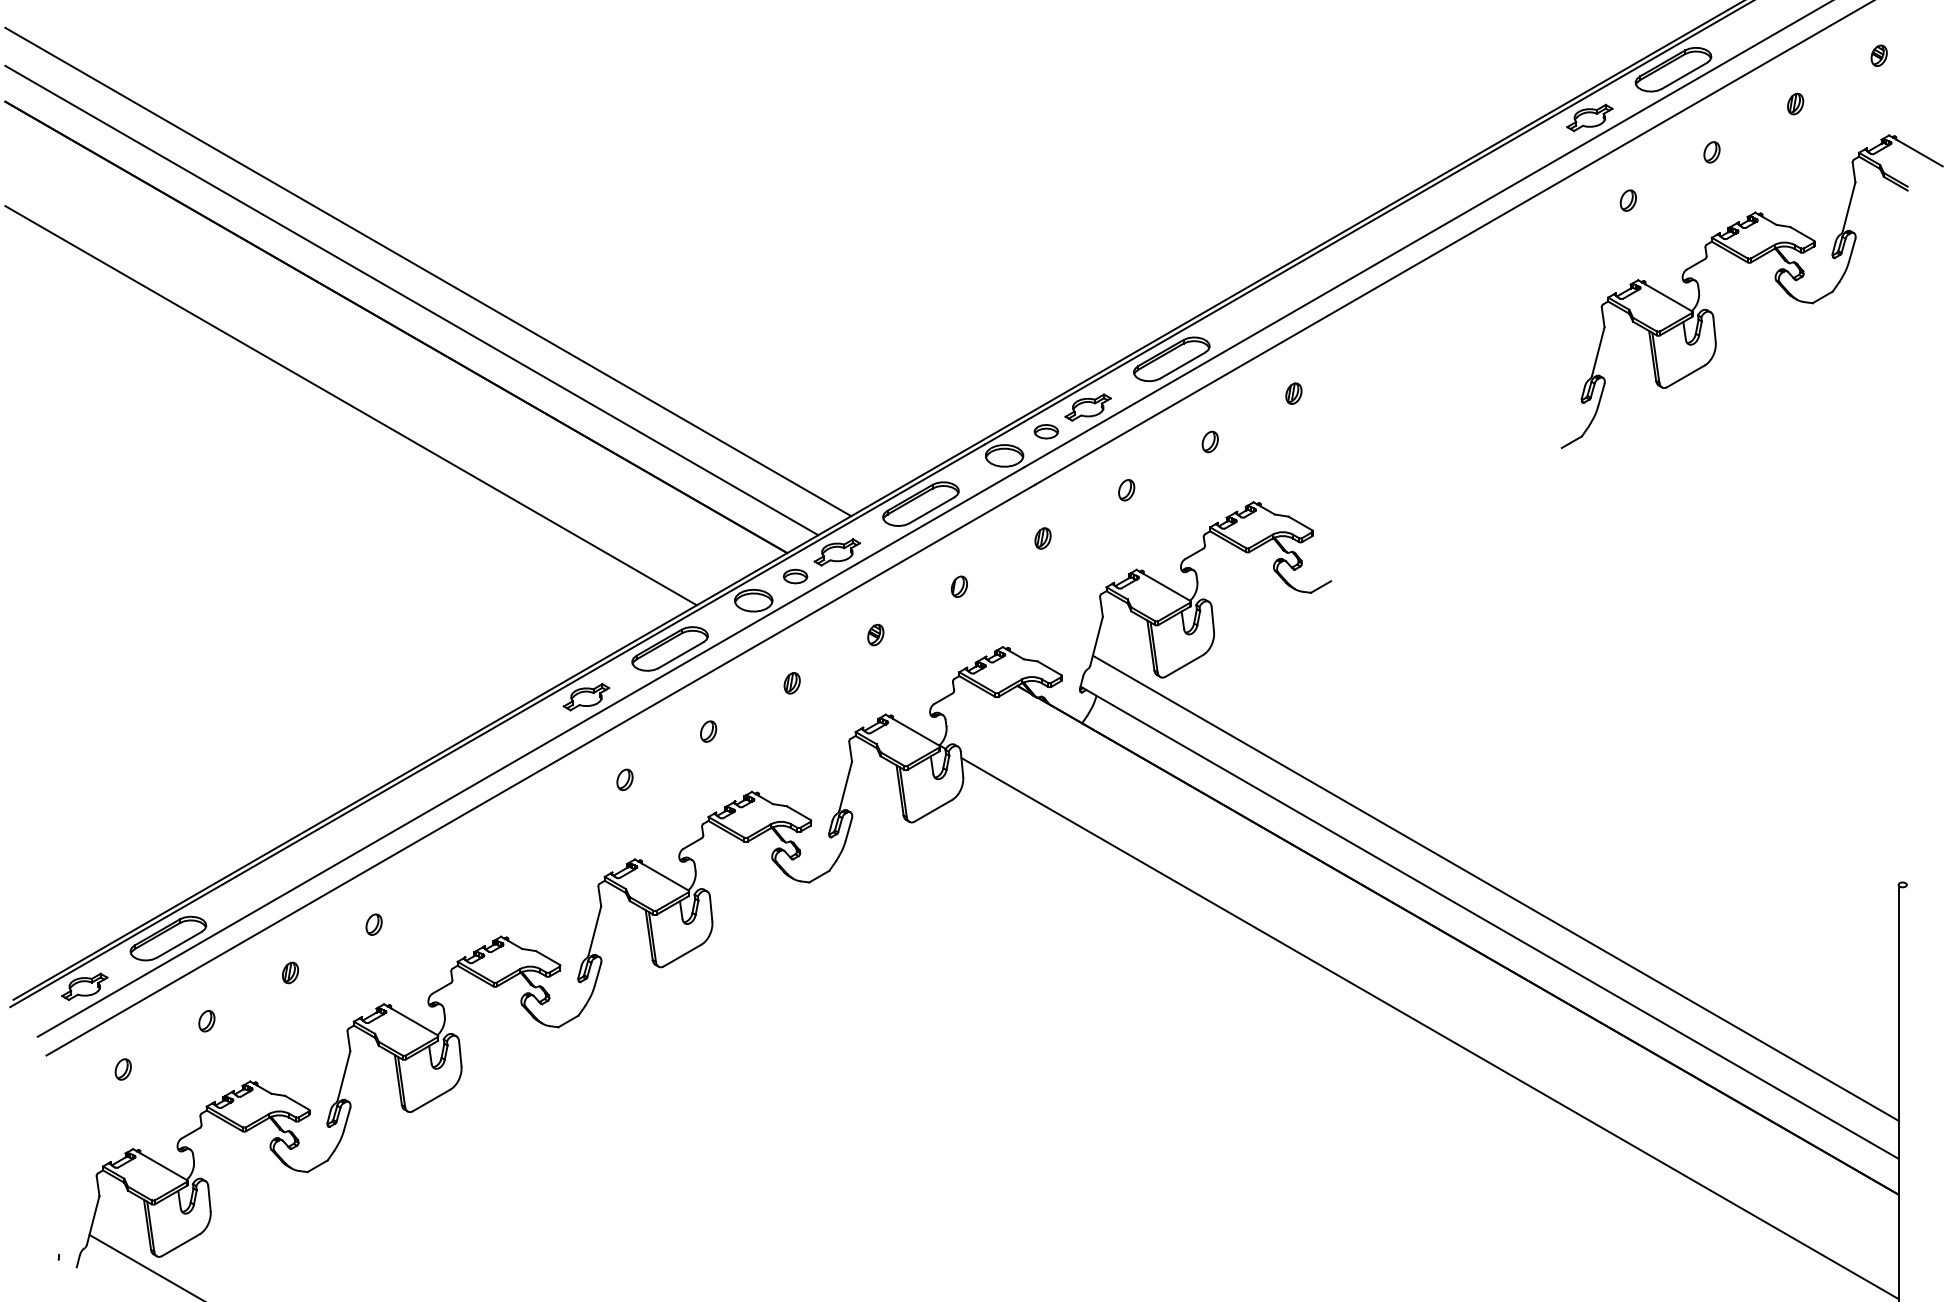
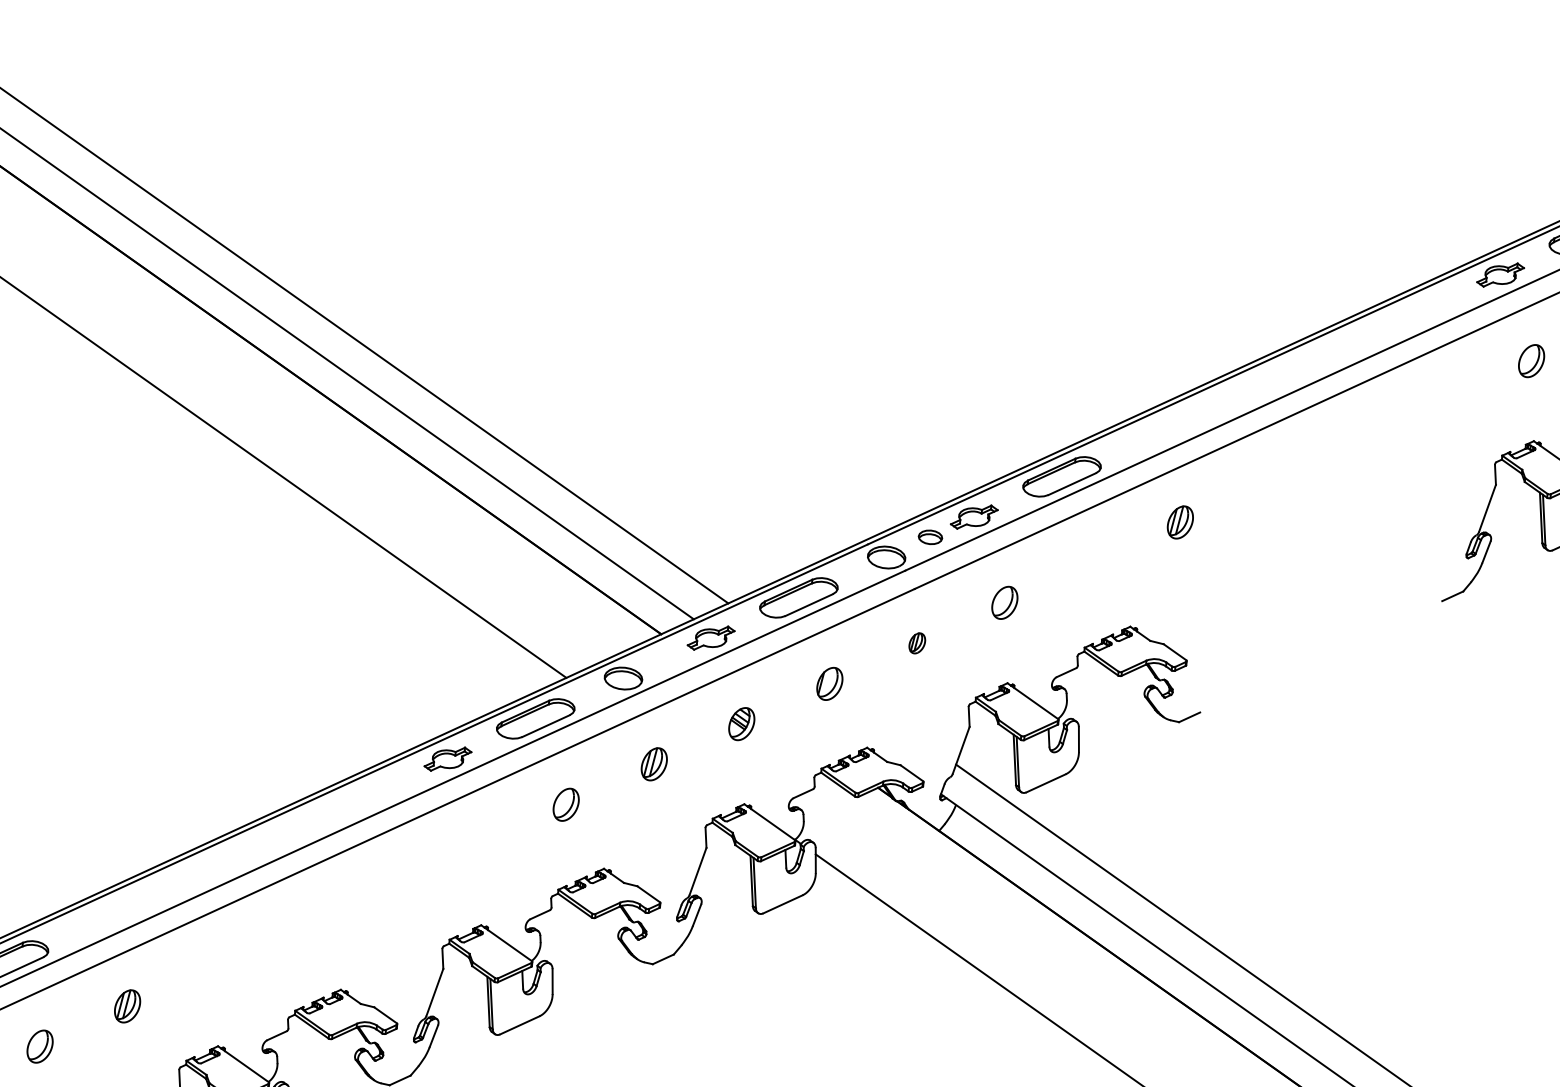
part: (1627, 200) -> (1530, 360), size x1.6
part: (1293, 393) -> (1180, 522), size x1.6
part: (1209, 441) -> (1092, 562), removed
part: (1126, 490) -> (1004, 603), size x1.6
part: (795, 576) -> (667, 658), removed
part: (958, 586) -> (828, 683), size x1.6
part: (875, 634) -> (741, 723), size x1.6
part: (791, 683) -> (653, 764), size x1.6
part: (708, 731) -> (566, 804), size x1.6
part: (624, 779) -> (478, 844), removed
part: (373, 924) -> (214, 965), removed
part: (290, 972) -> (127, 1005), size x1.6
part: (206, 1021) -> (39, 1047), size x1.6

